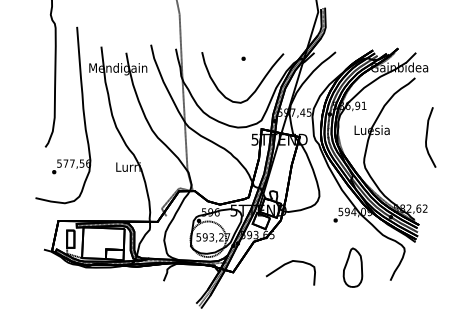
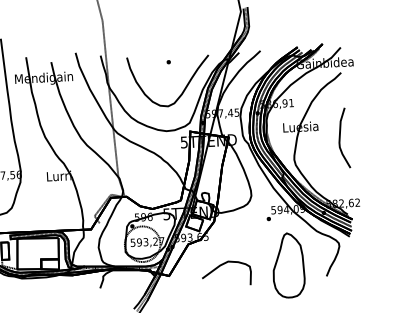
curve: (427, 137) -> (340, 138), moved
part: (352, 267) -> (288, 265), size x1.67

